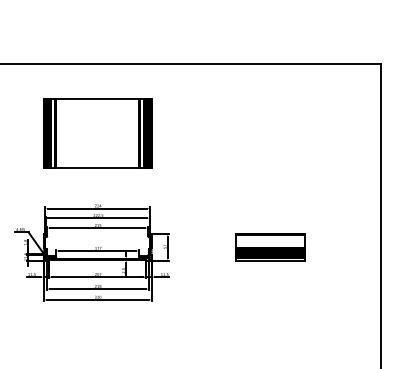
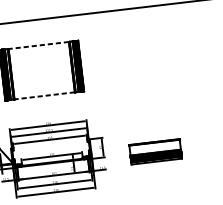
line: (97, 98) -> (38, 45), solid -> dashed
line: (97, 167) -> (44, 95), solid -> dashed
part: (270, 247) -> (155, 152), moved

